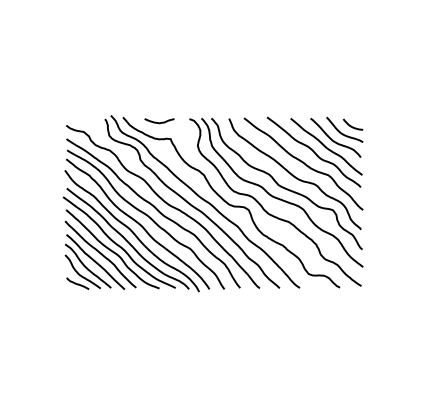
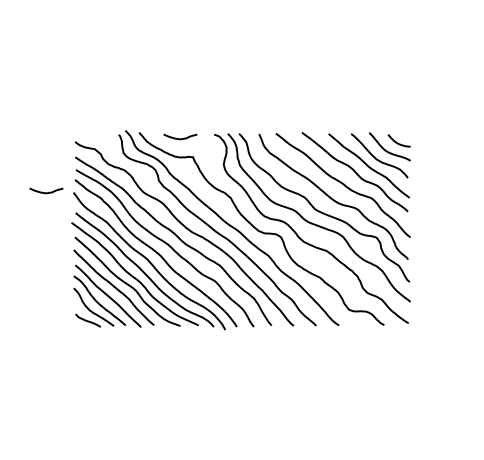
curve: (41, 170) -> (46, 192), added

